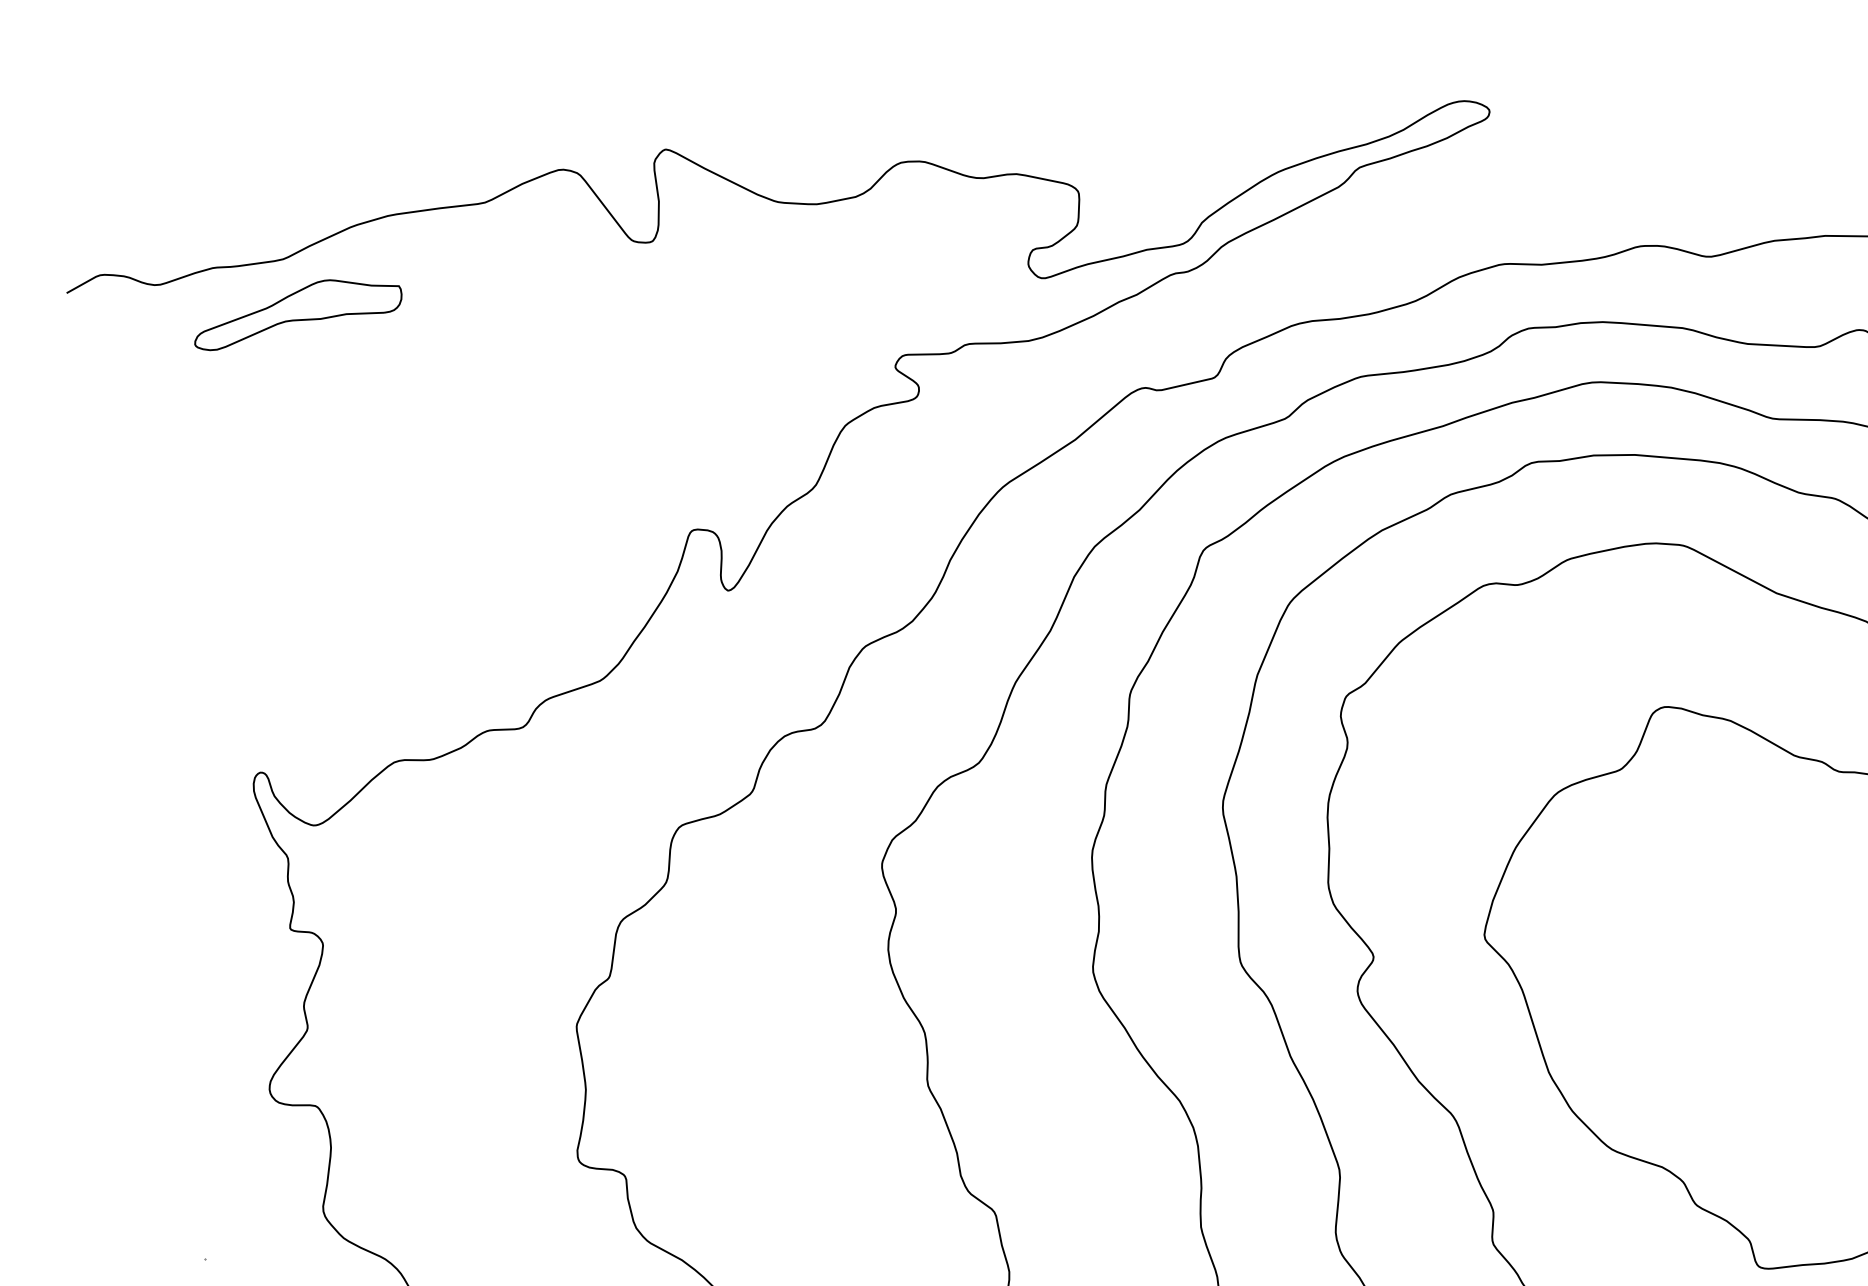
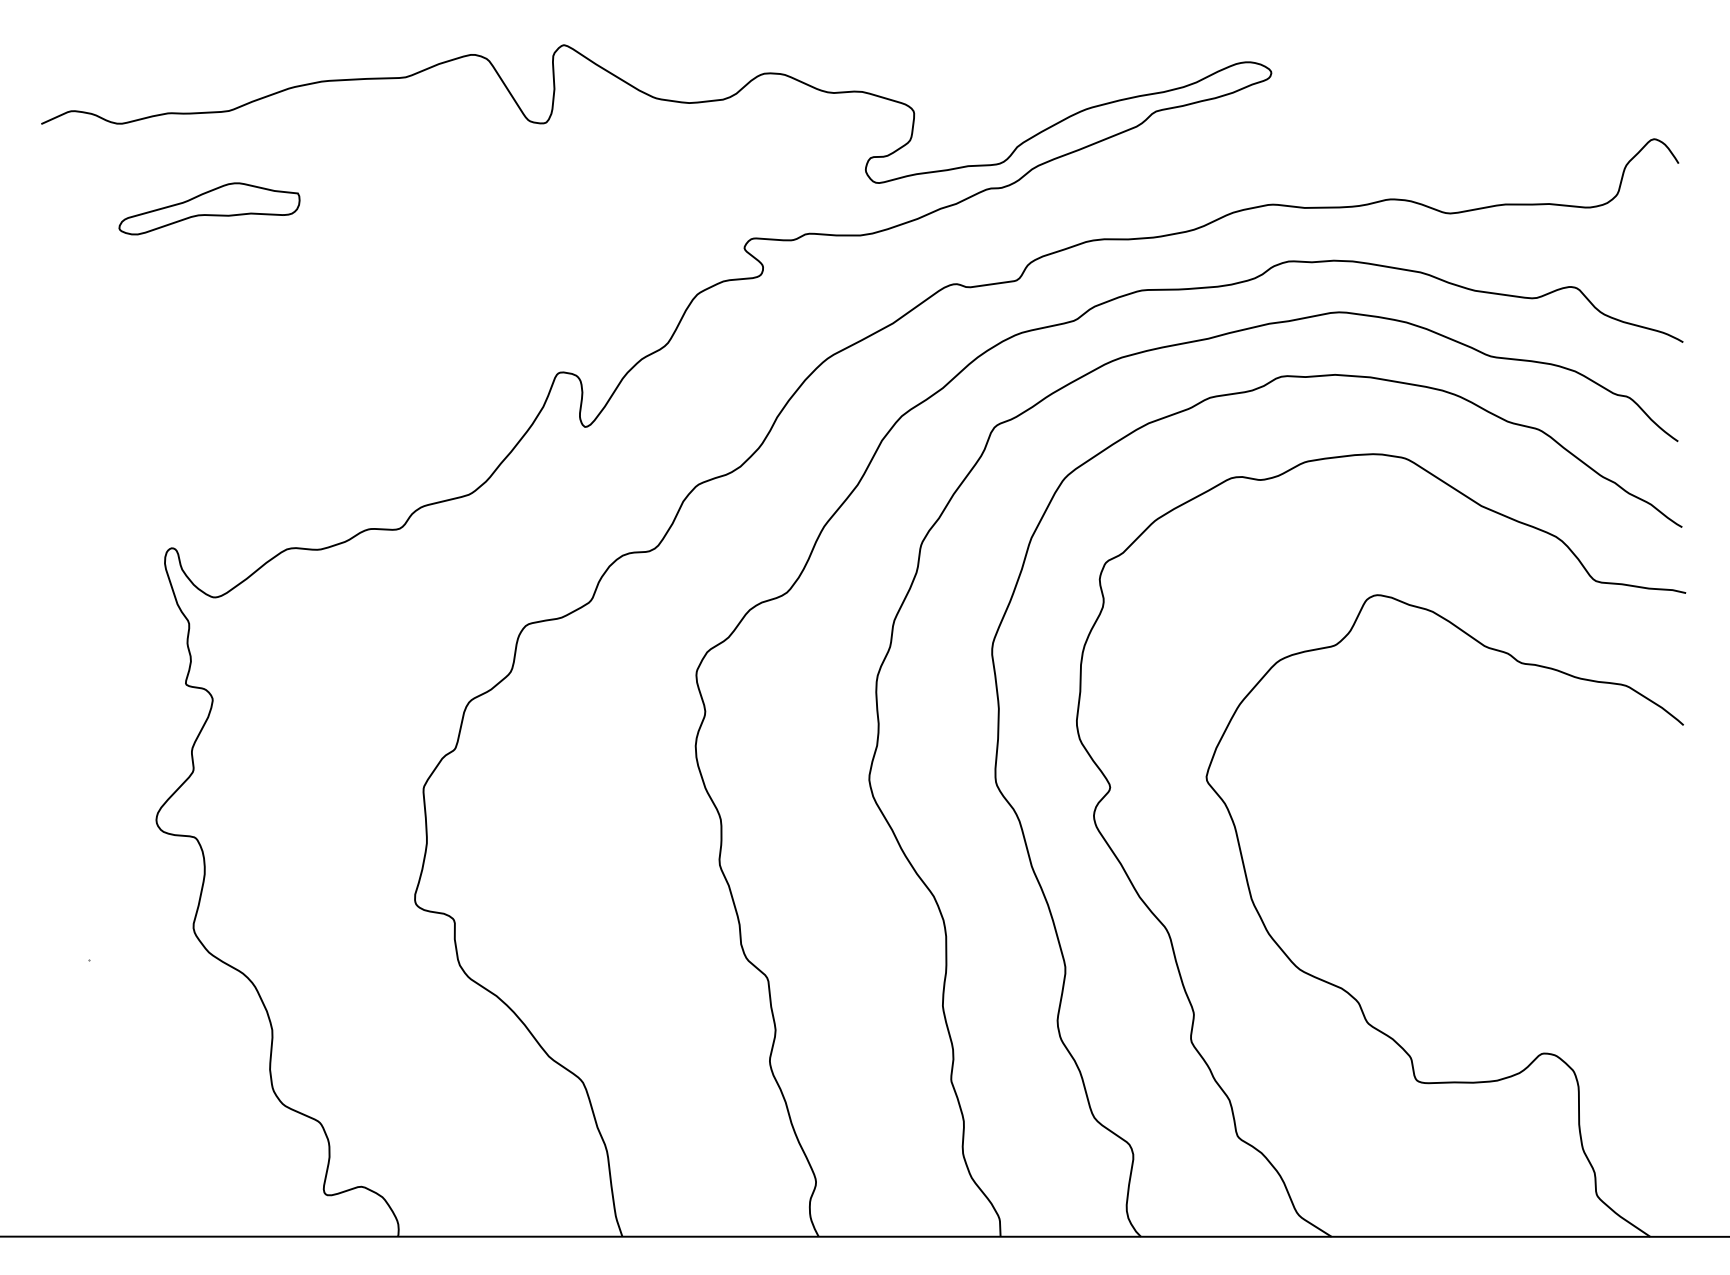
part: (297, 312) -> (209, 208), moved

